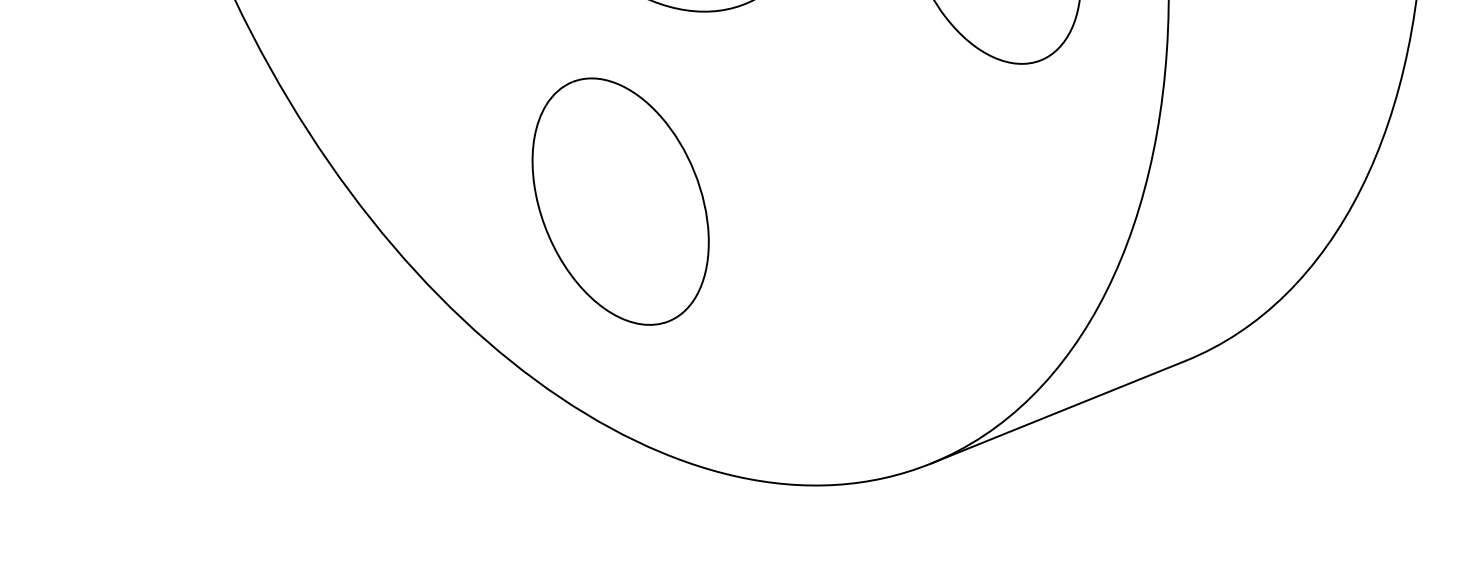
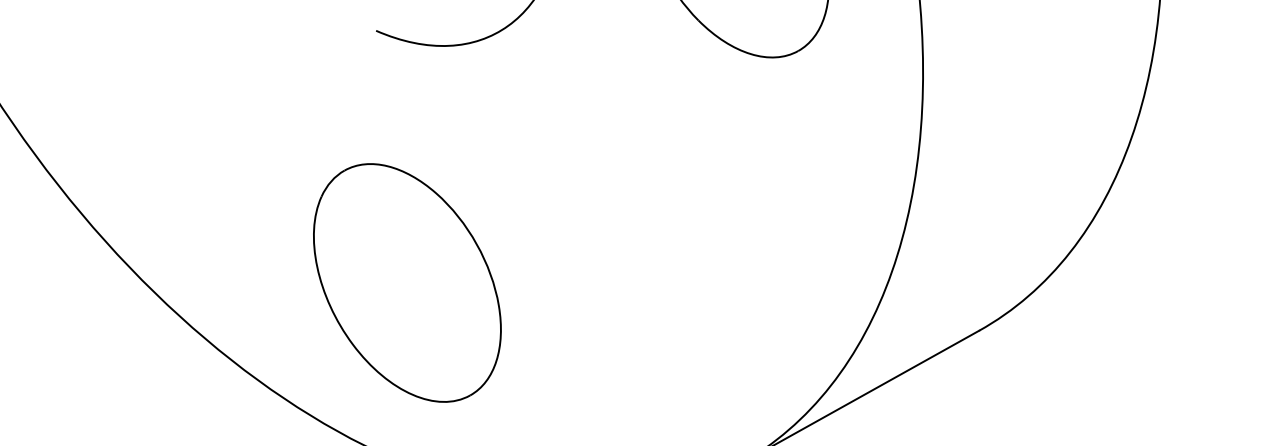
part: (620, 201) -> (407, 282), moved

